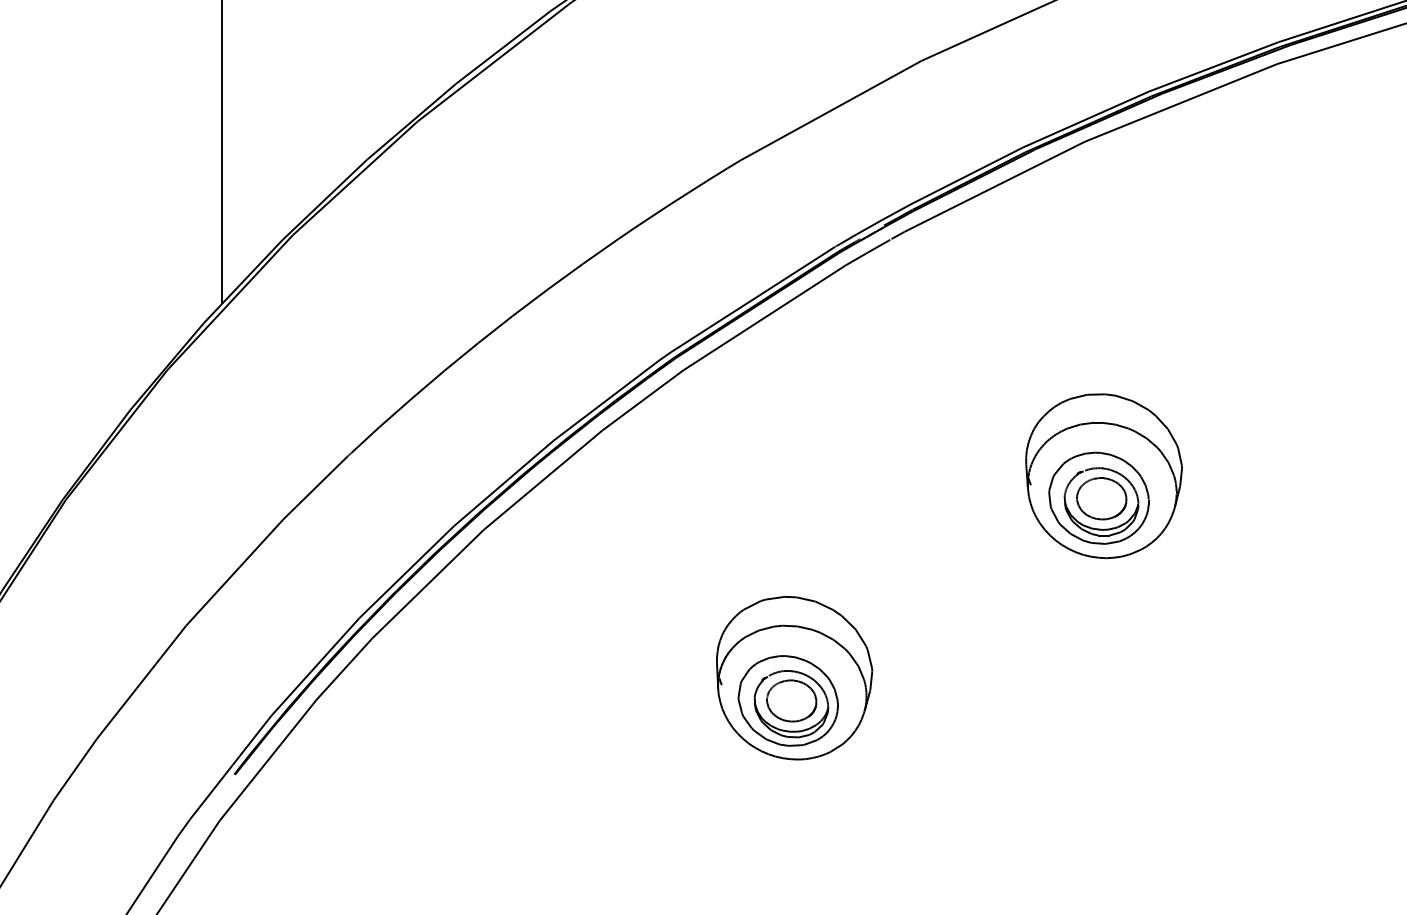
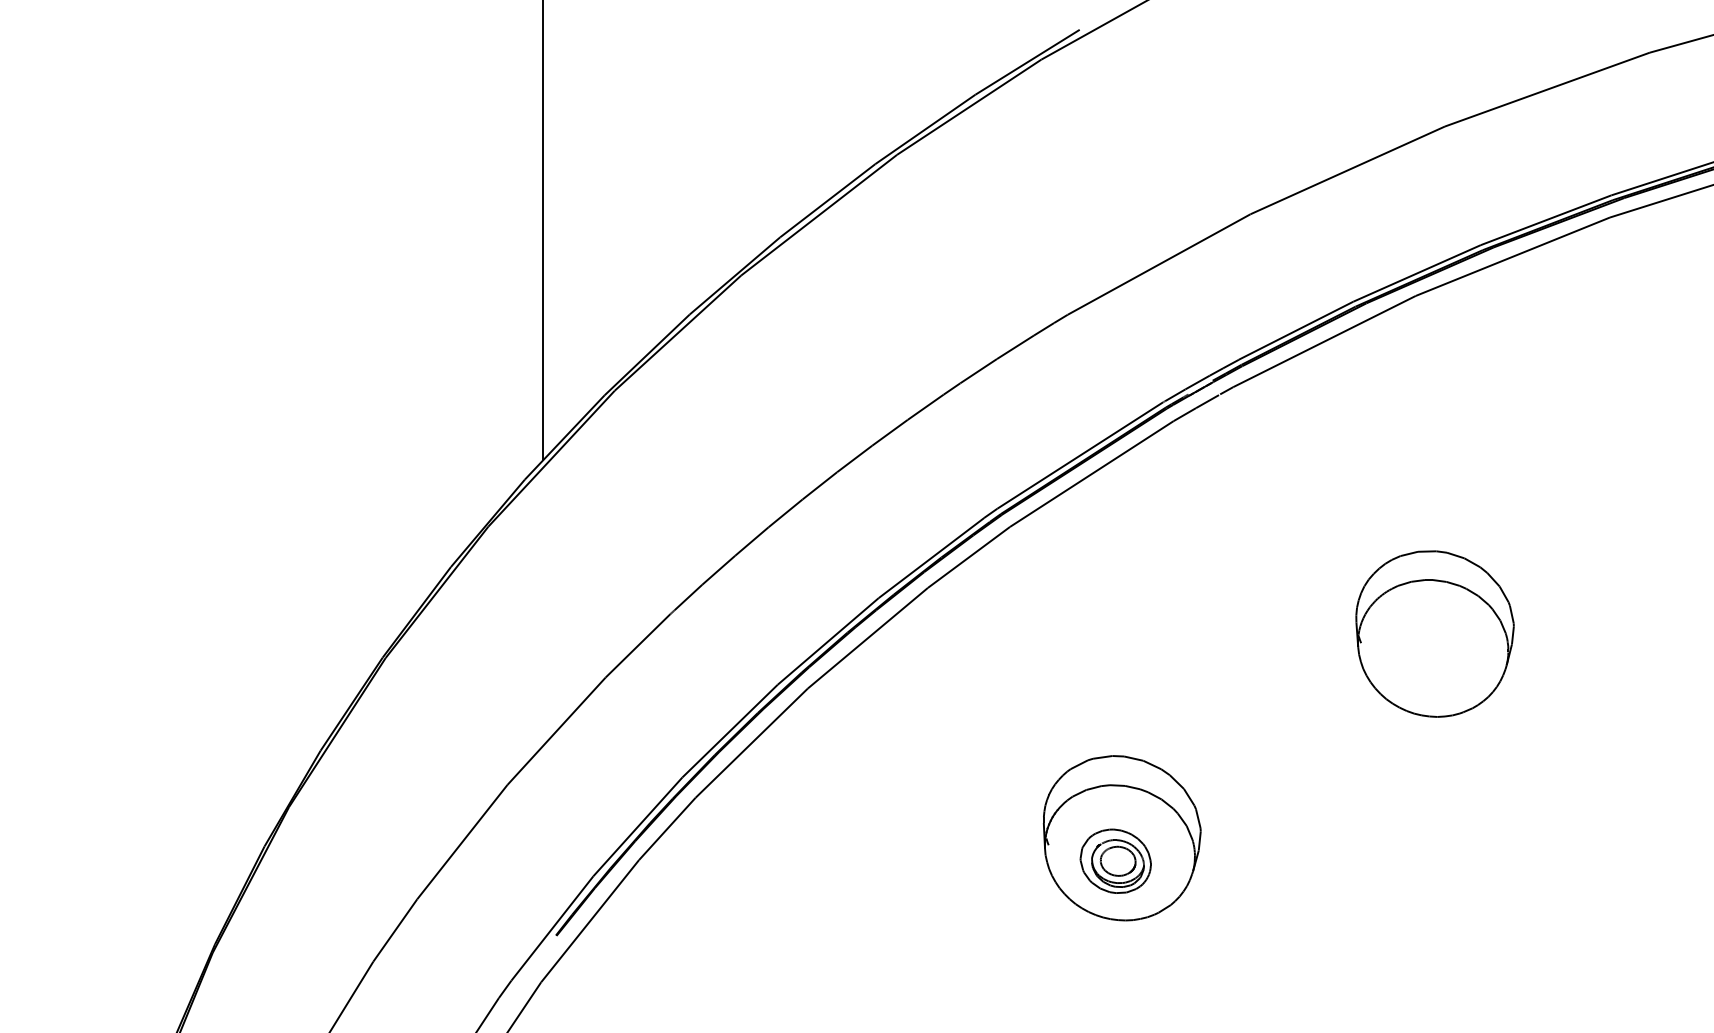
part: (1098, 498) -> (1429, 656), removed
part: (787, 701) -> (1115, 861), size x0.7

